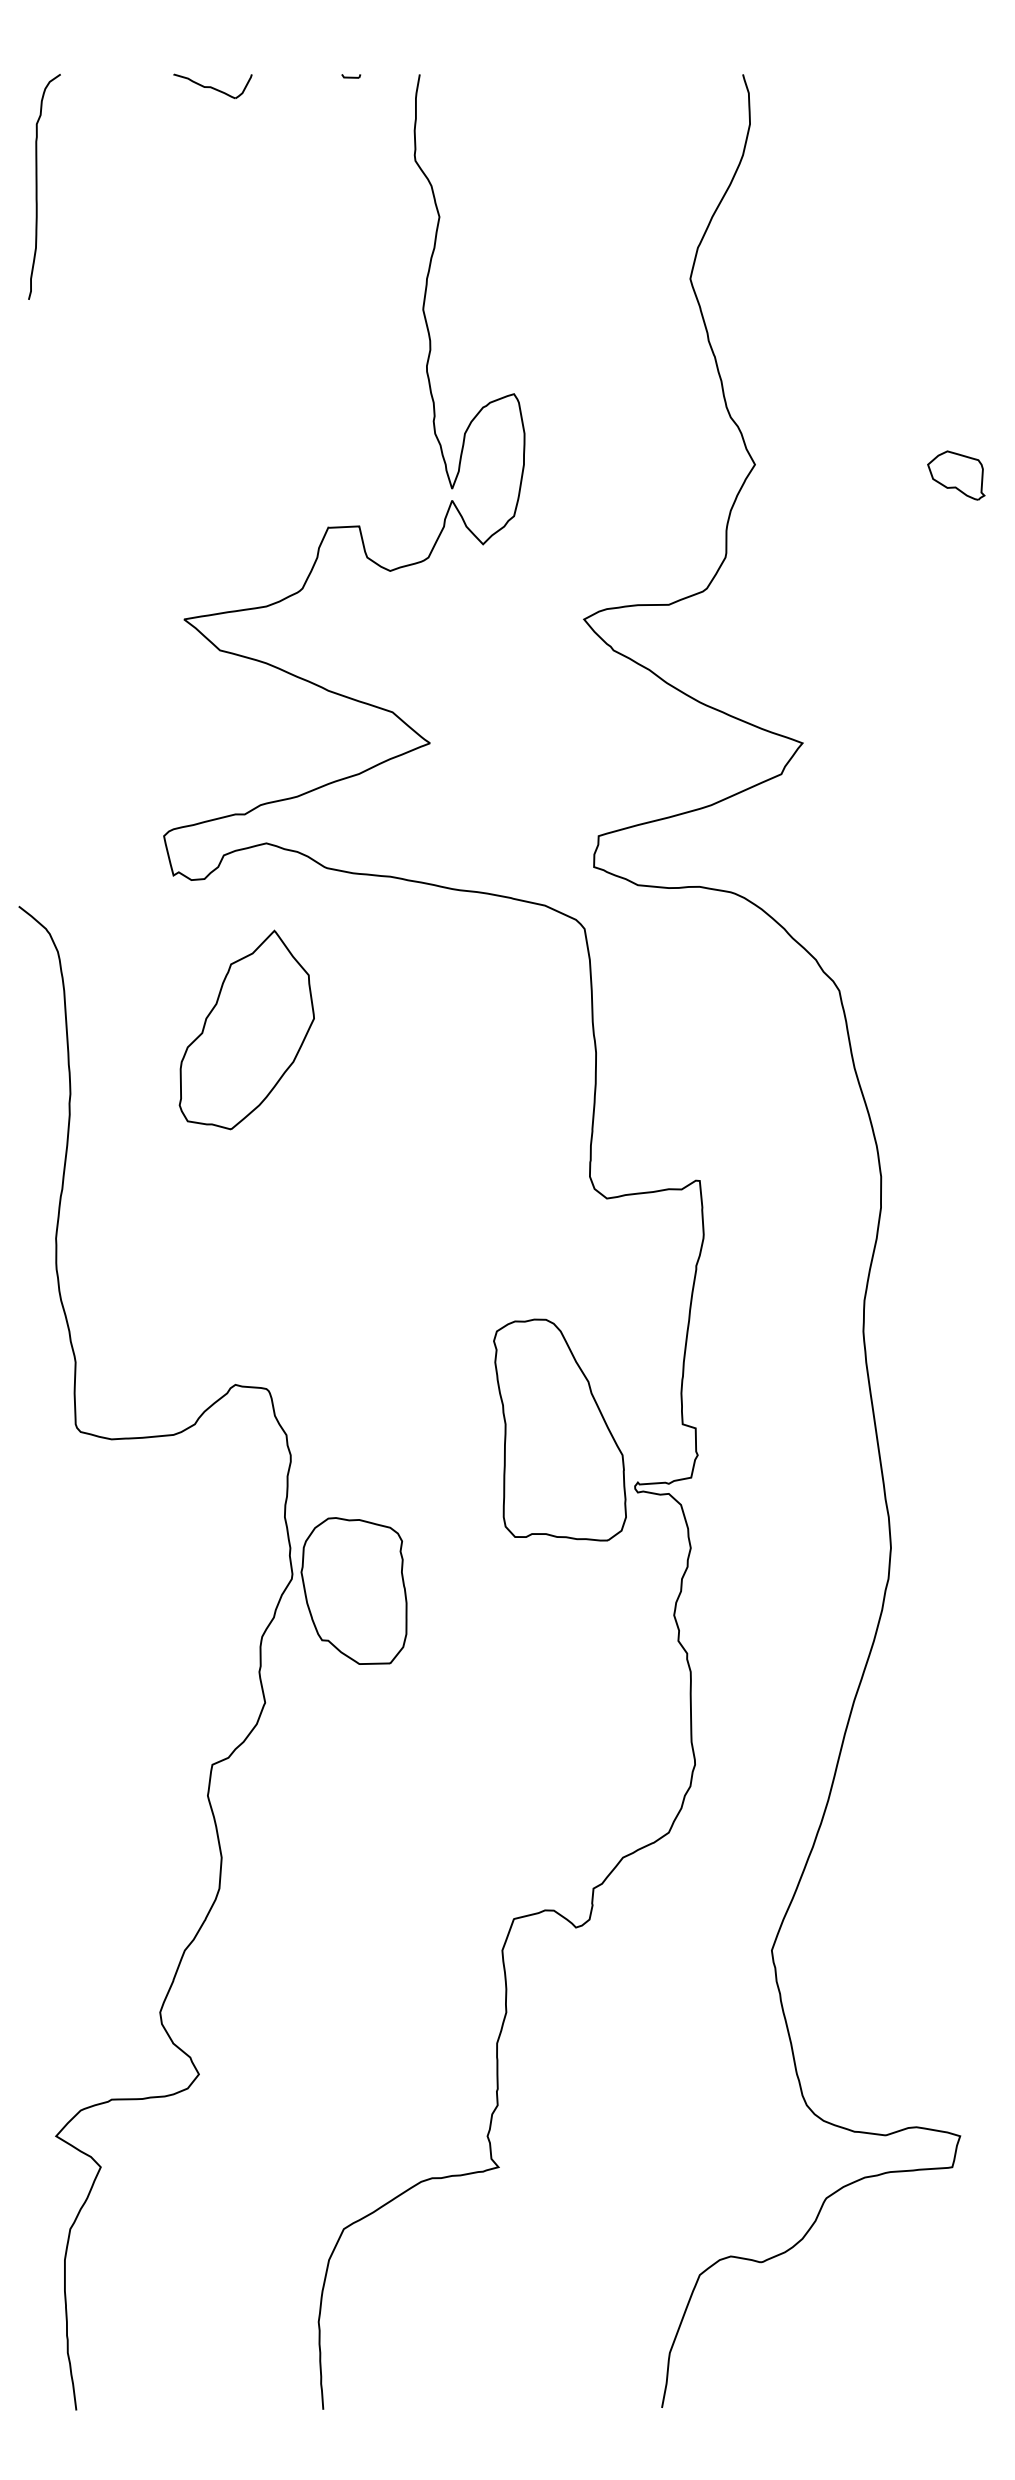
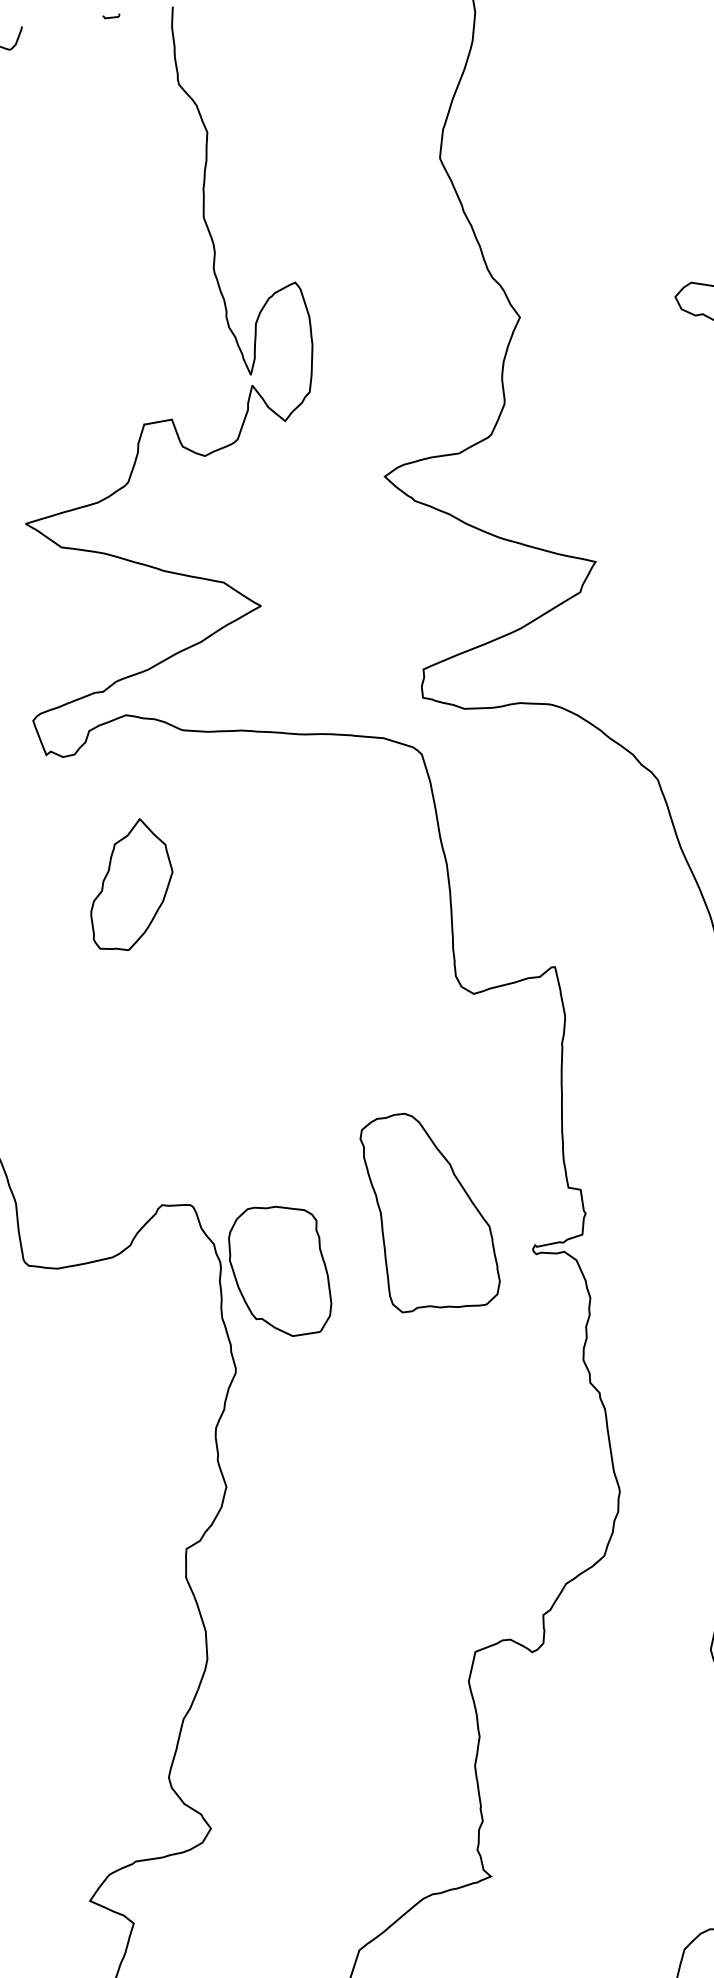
part: (246, 1029) -> (130, 884), size x0.71
part: (559, 1429) -> (429, 1210), moved
part: (353, 1590) -> (278, 1270), moved

